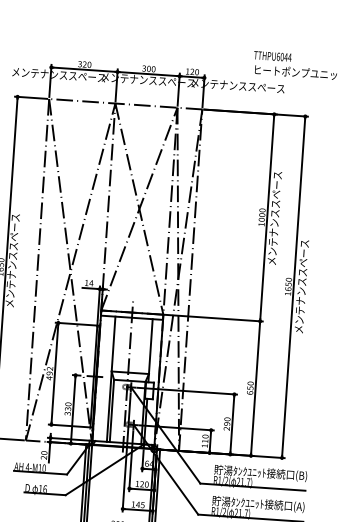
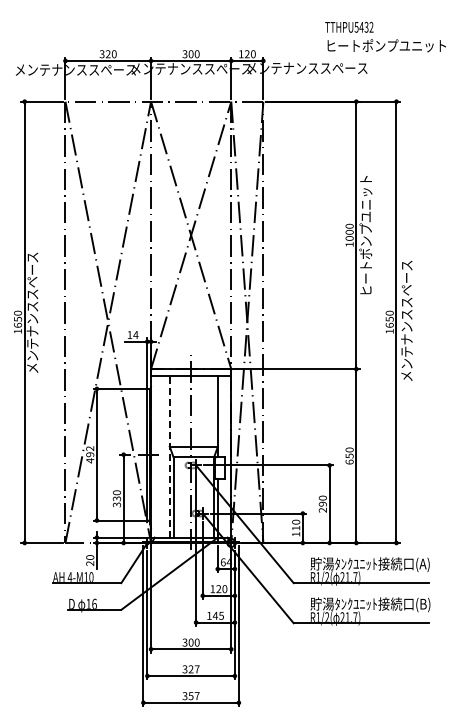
text: (283, 56) -> (363, 26), TTHPU6044 -> TTHPU5432
text: (274, 218) -> (365, 235), メンテナンススペース -> ヒートポンプユニット
line: (110, 379) -> (169, 456), solid -> dashed
text: (302, 476) -> (424, 564), 貯湯ﾀﾝｸﾕﾆｯﾄ接続口(B) -> 貯湯ﾀﾝｸﾕﾆｯﾄ接続口(A)
text: (300, 507) -> (424, 604), 貯湯ﾀﾝｸﾕﾆｯﾄ接続口(A) -> 貯湯ﾀﾝｸﾕﾆｯﾄ接続口(B)

